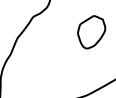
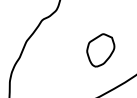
part: (91, 32) -> (100, 50), moved

